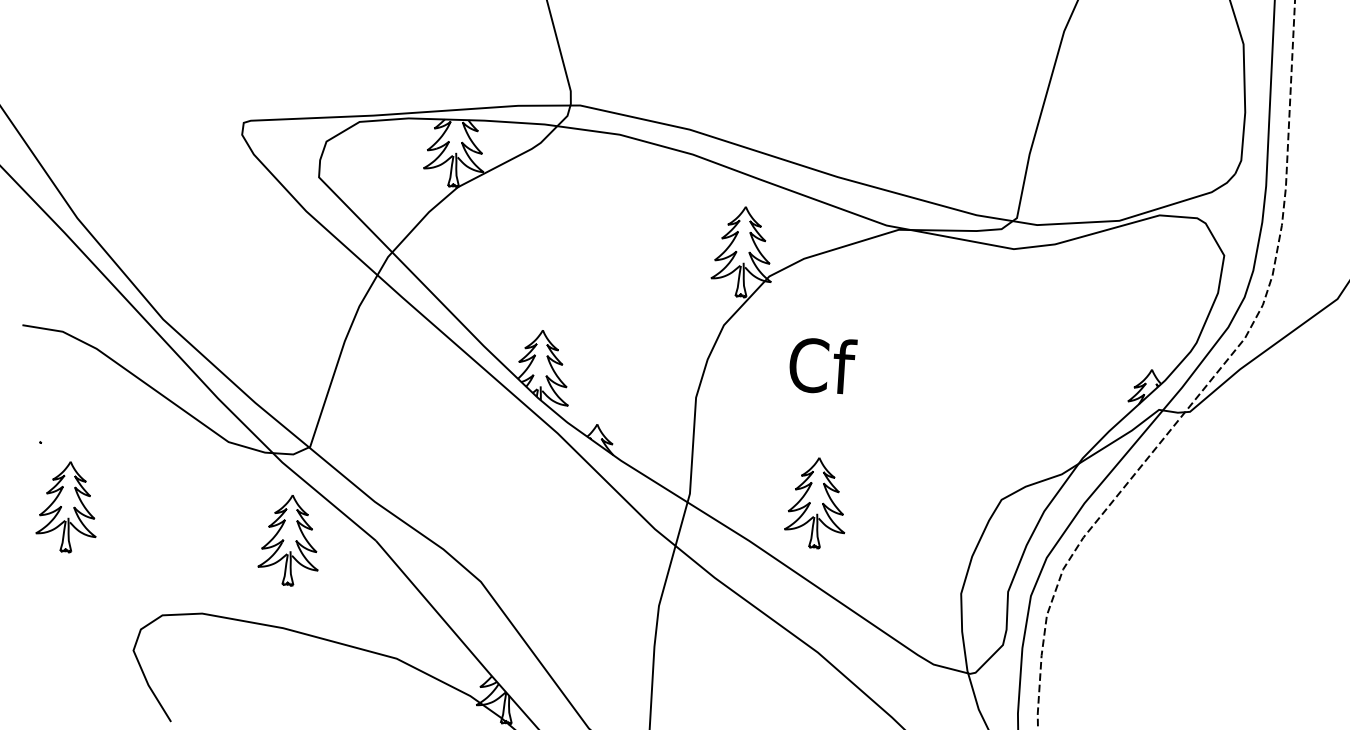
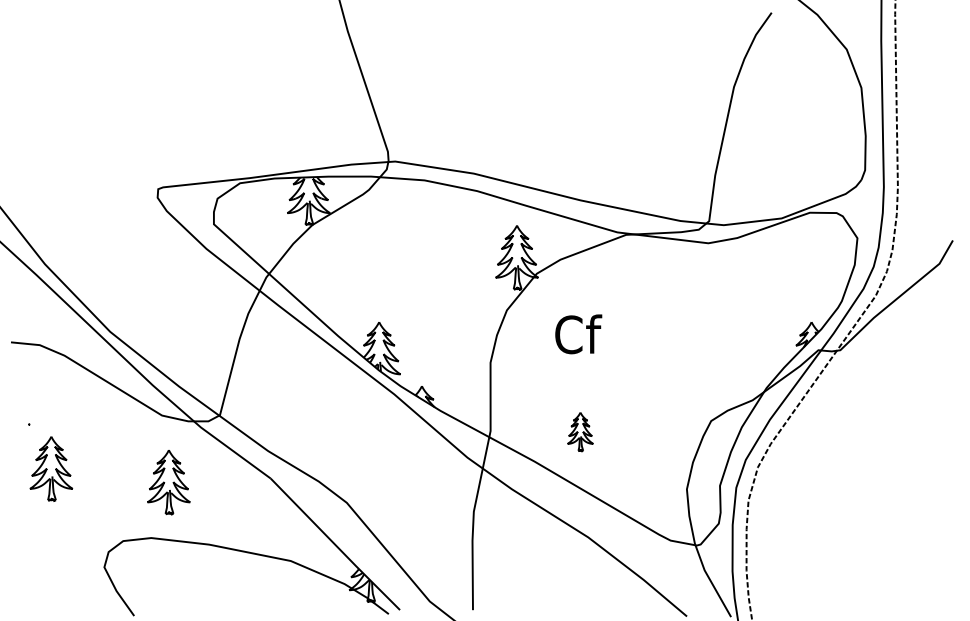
part: (816, 502) -> (580, 431), size x0.6
part: (289, 540) -> (168, 482), moved

